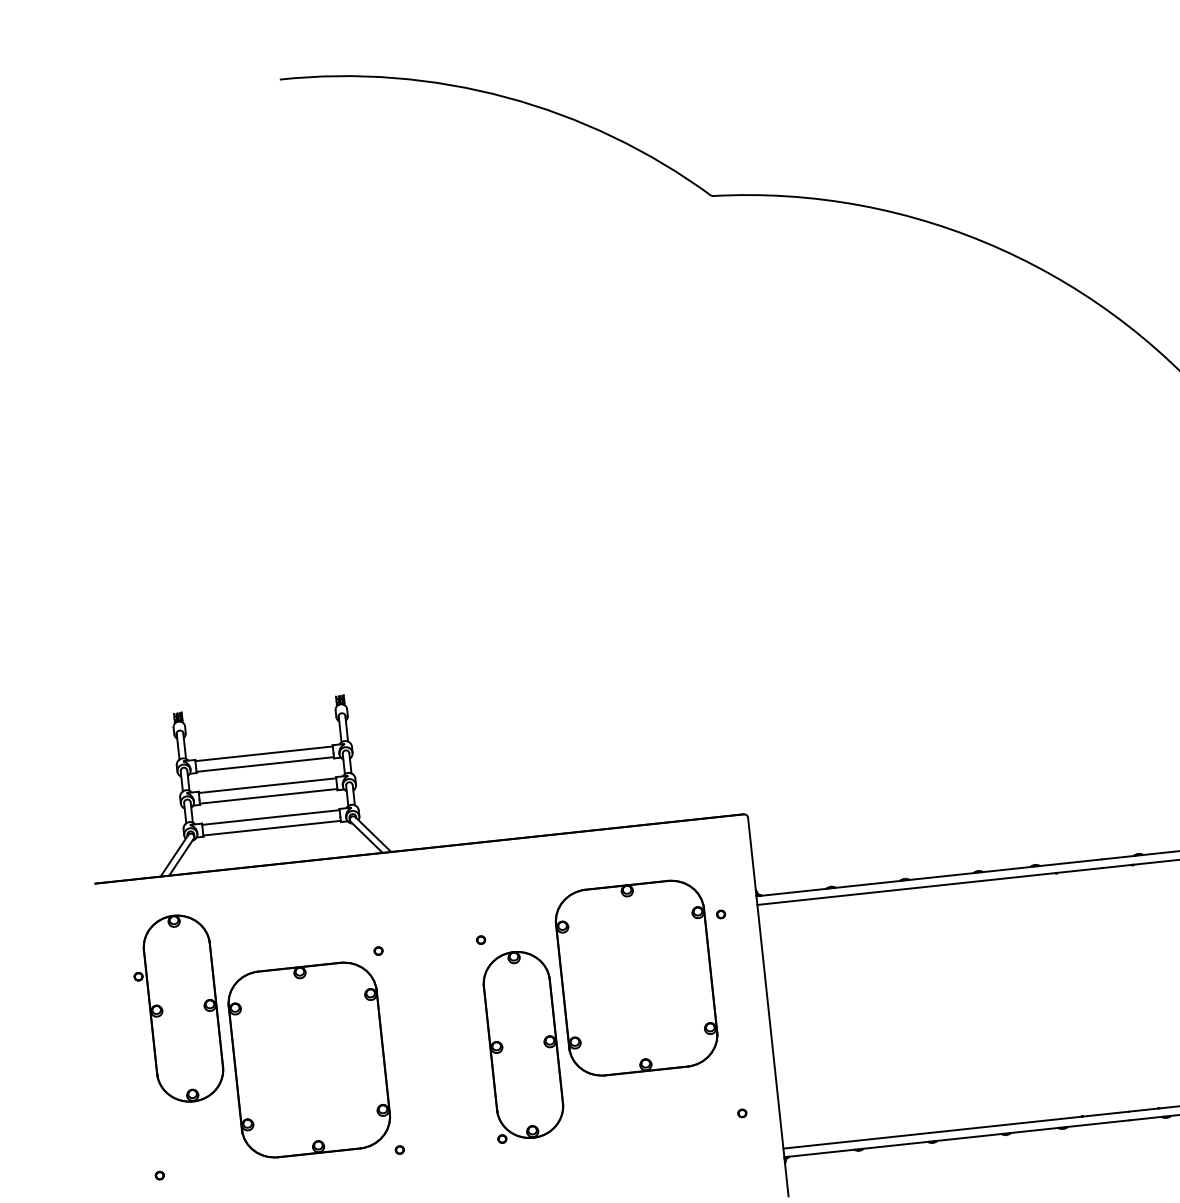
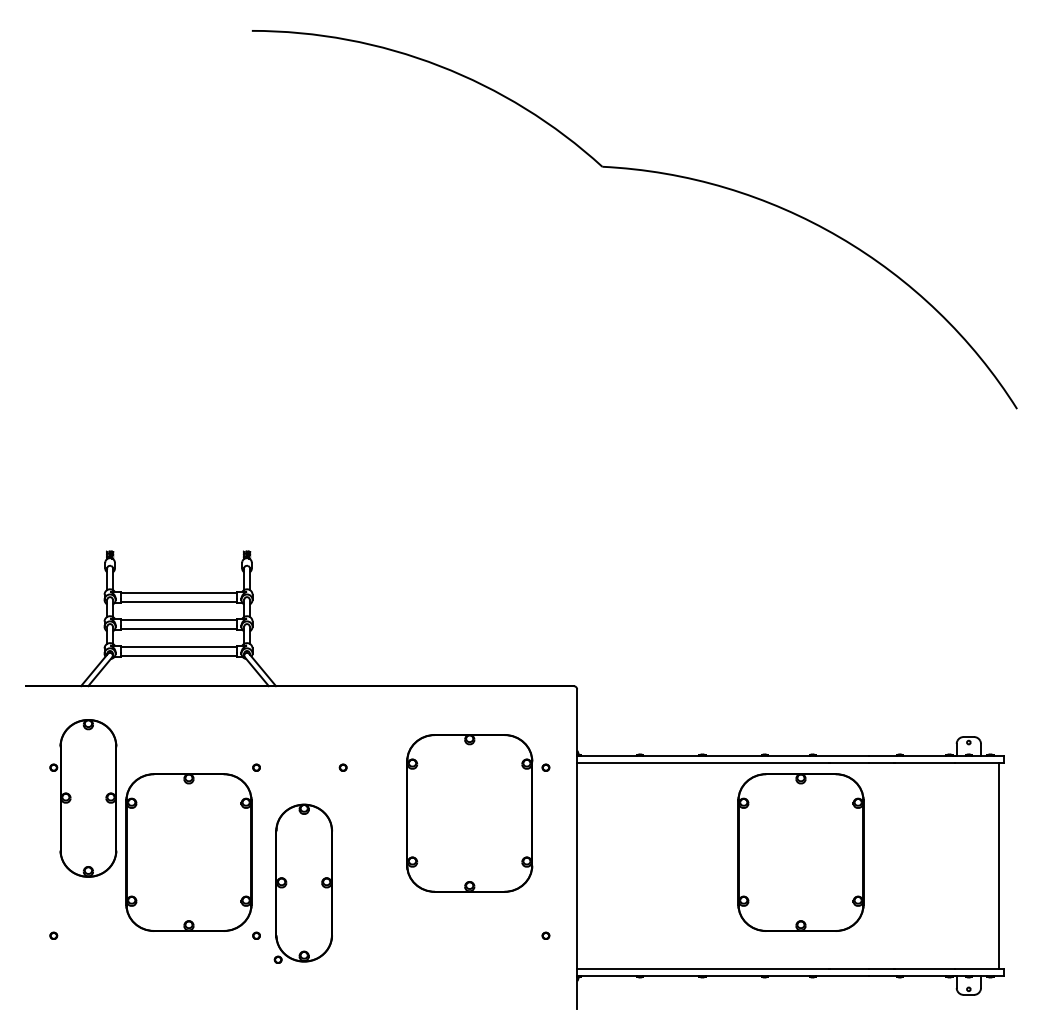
part: (1033, 982) -> (800, 852), added
part: (521, 1045) -> (302, 883), moved

